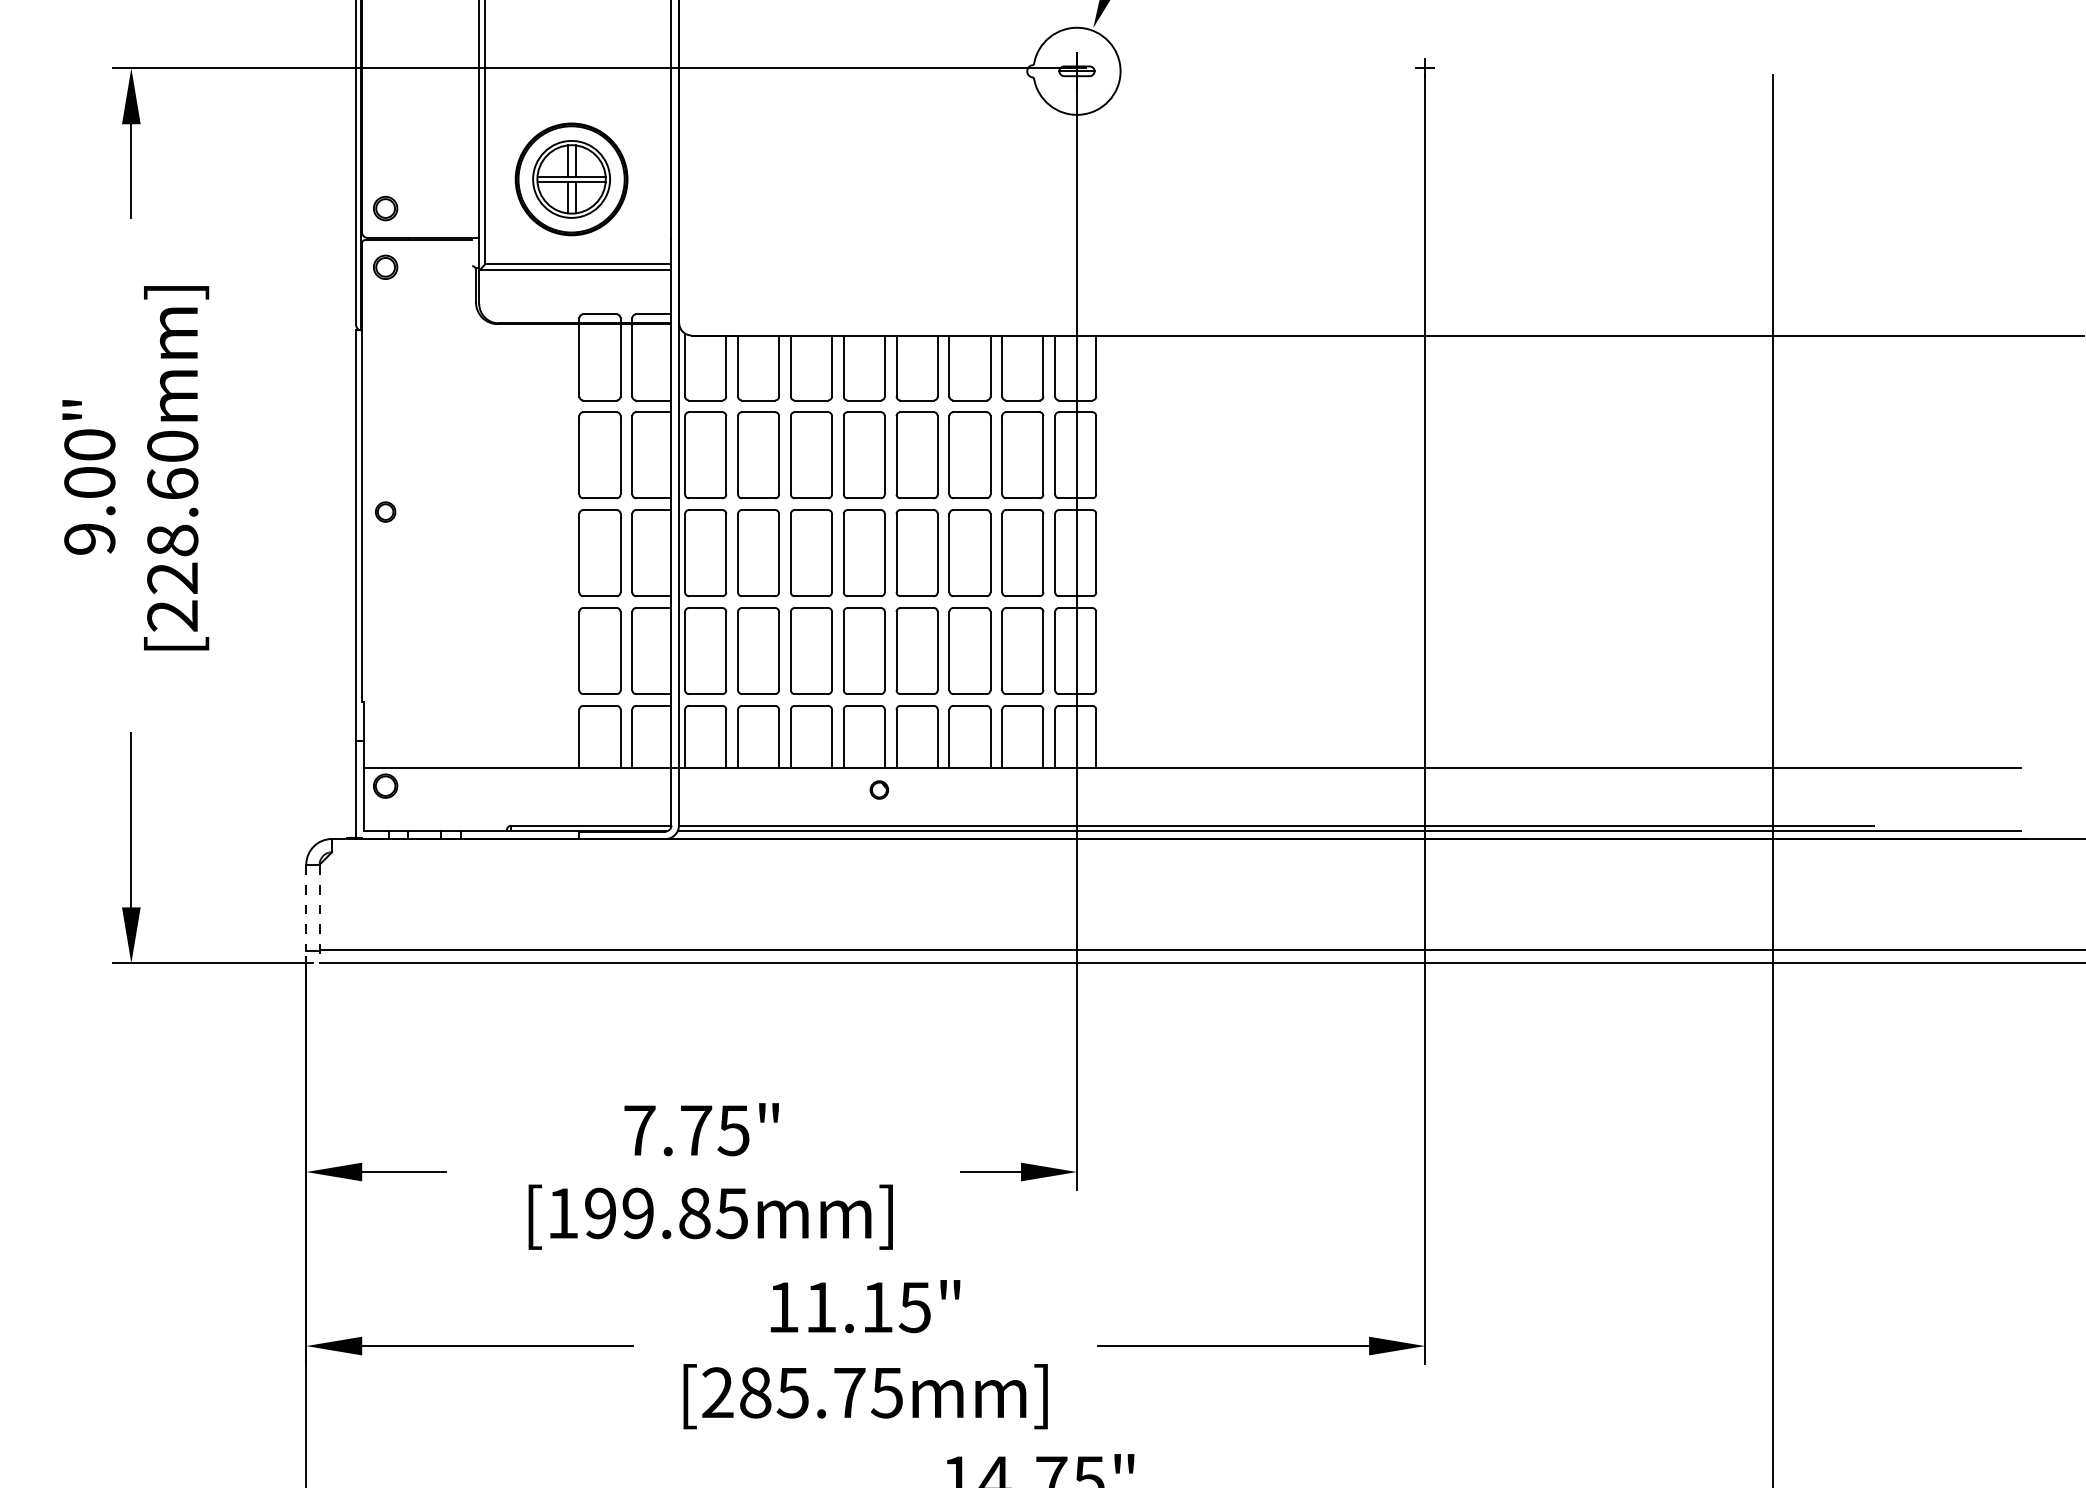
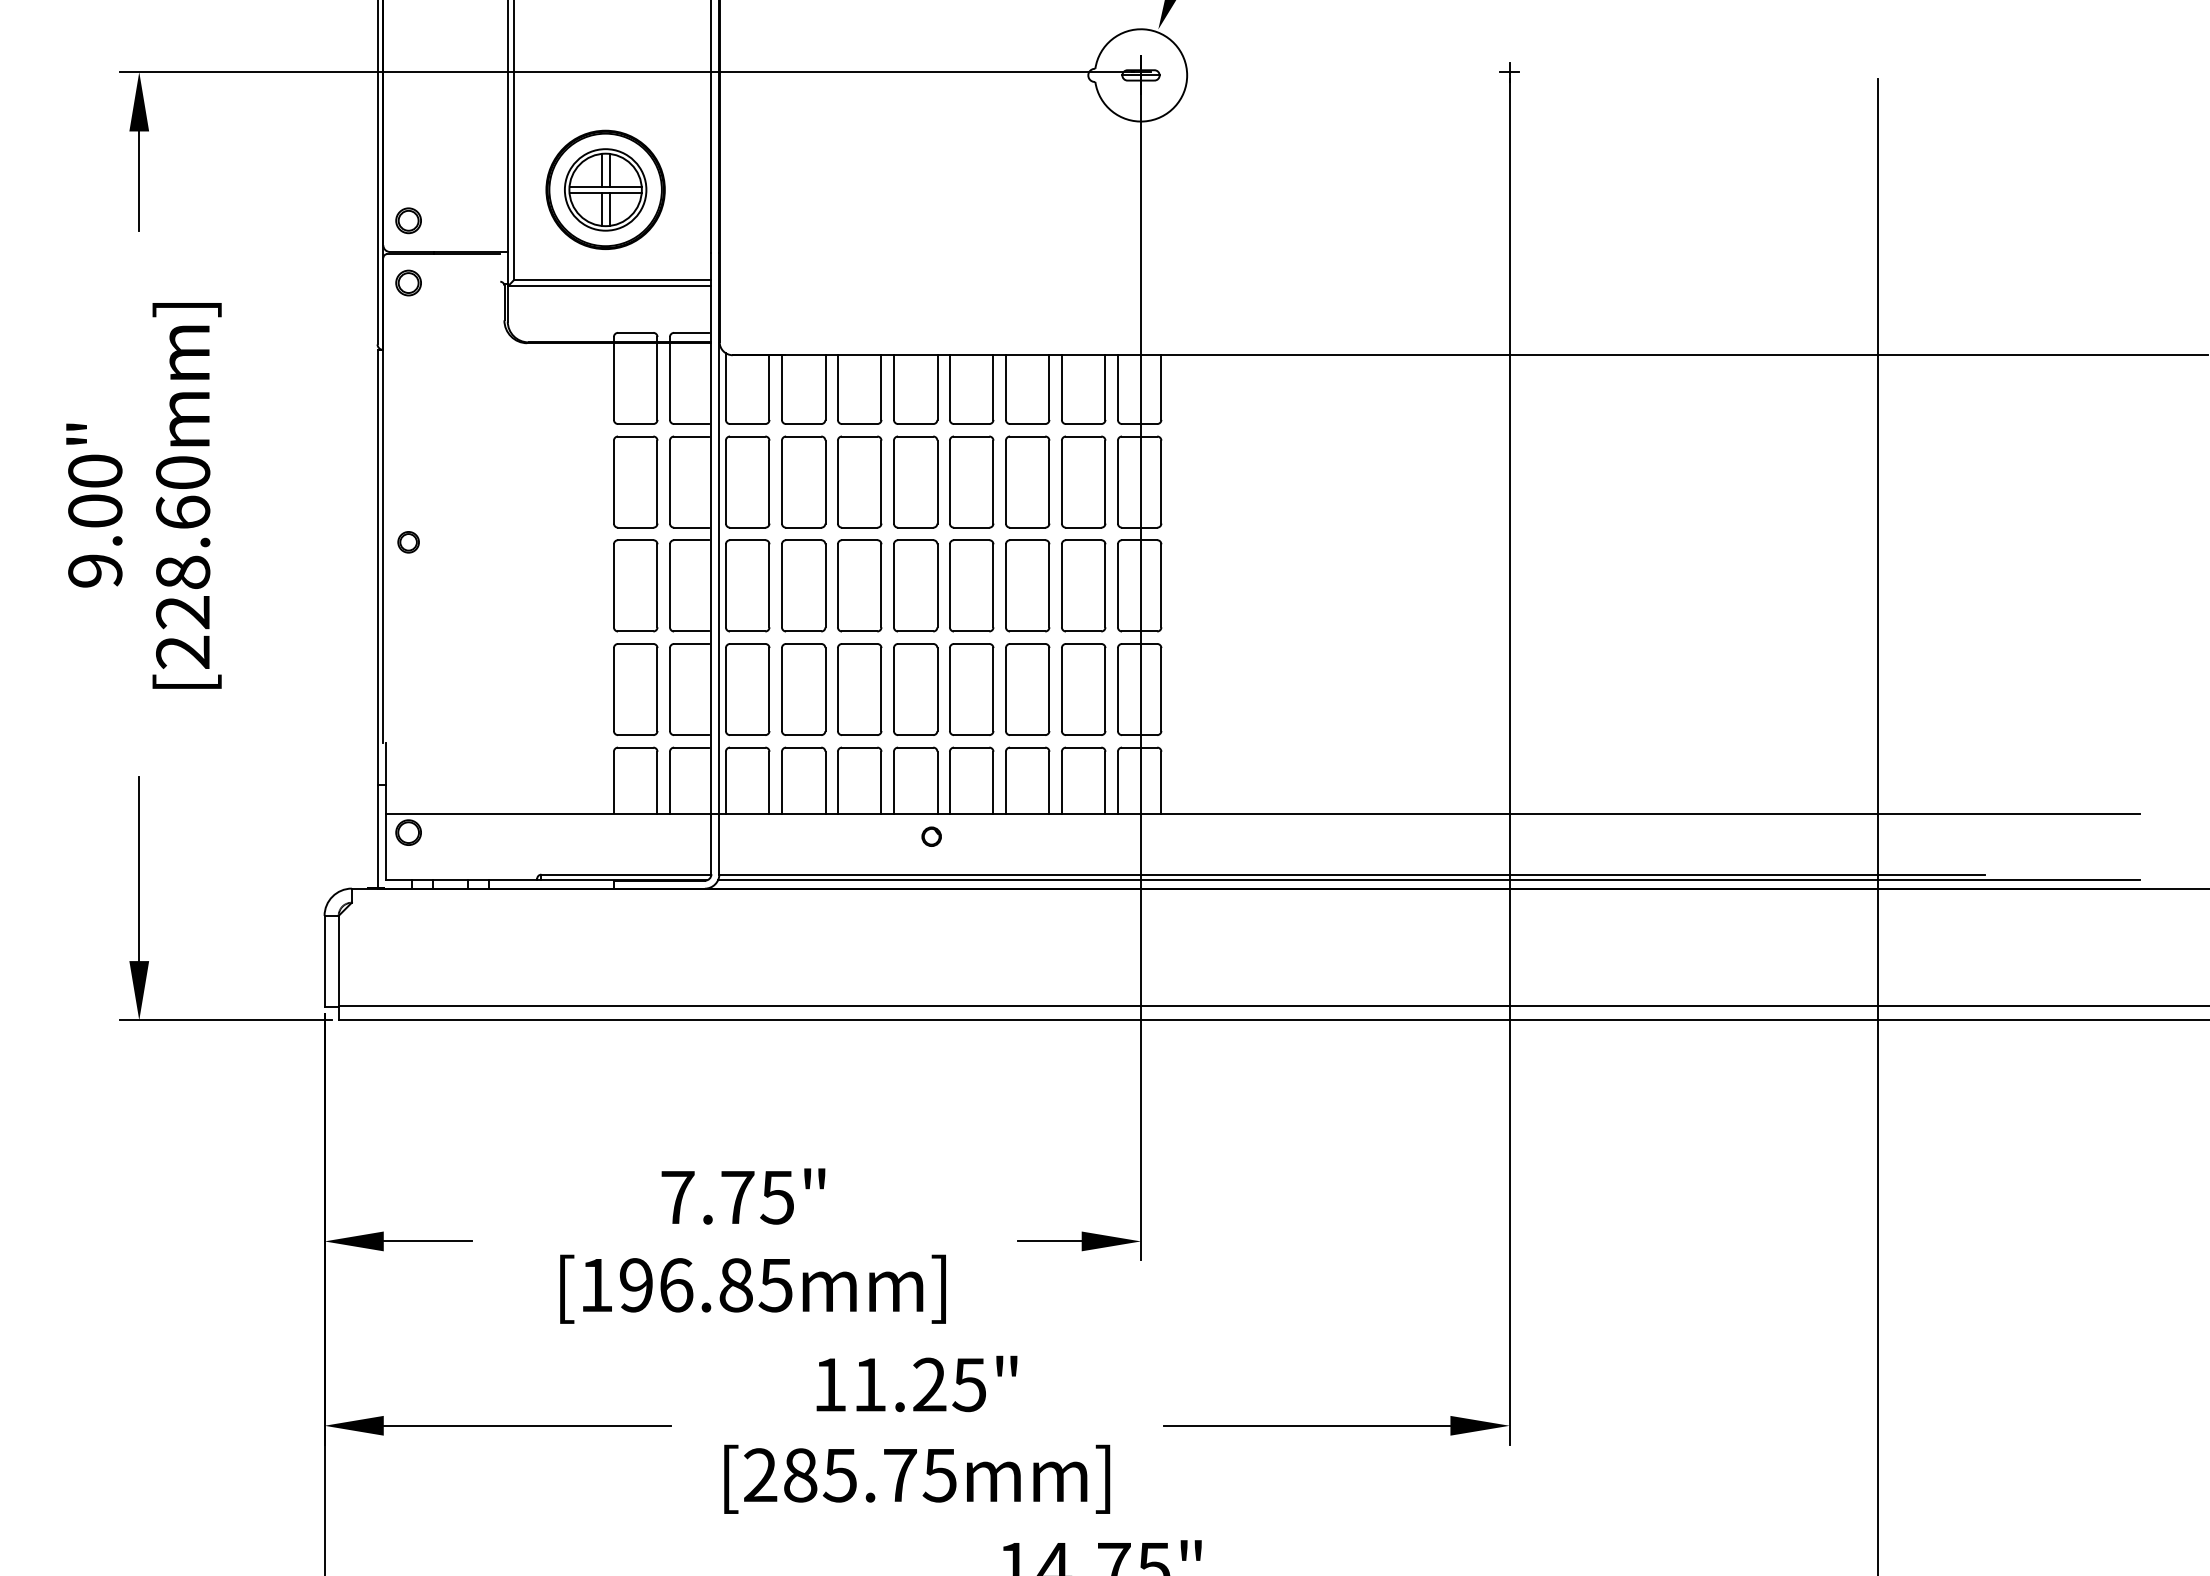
line: (306, 907) -> (324, 961), dashed -> solid
line: (319, 914) -> (338, 968), dashed -> solid
text: (638, 1213) -> (676, 1285), [199.85mm] -> [196.85mm]
text: (877, 1307) -> (929, 1384), 11.15" -> 11.25"

